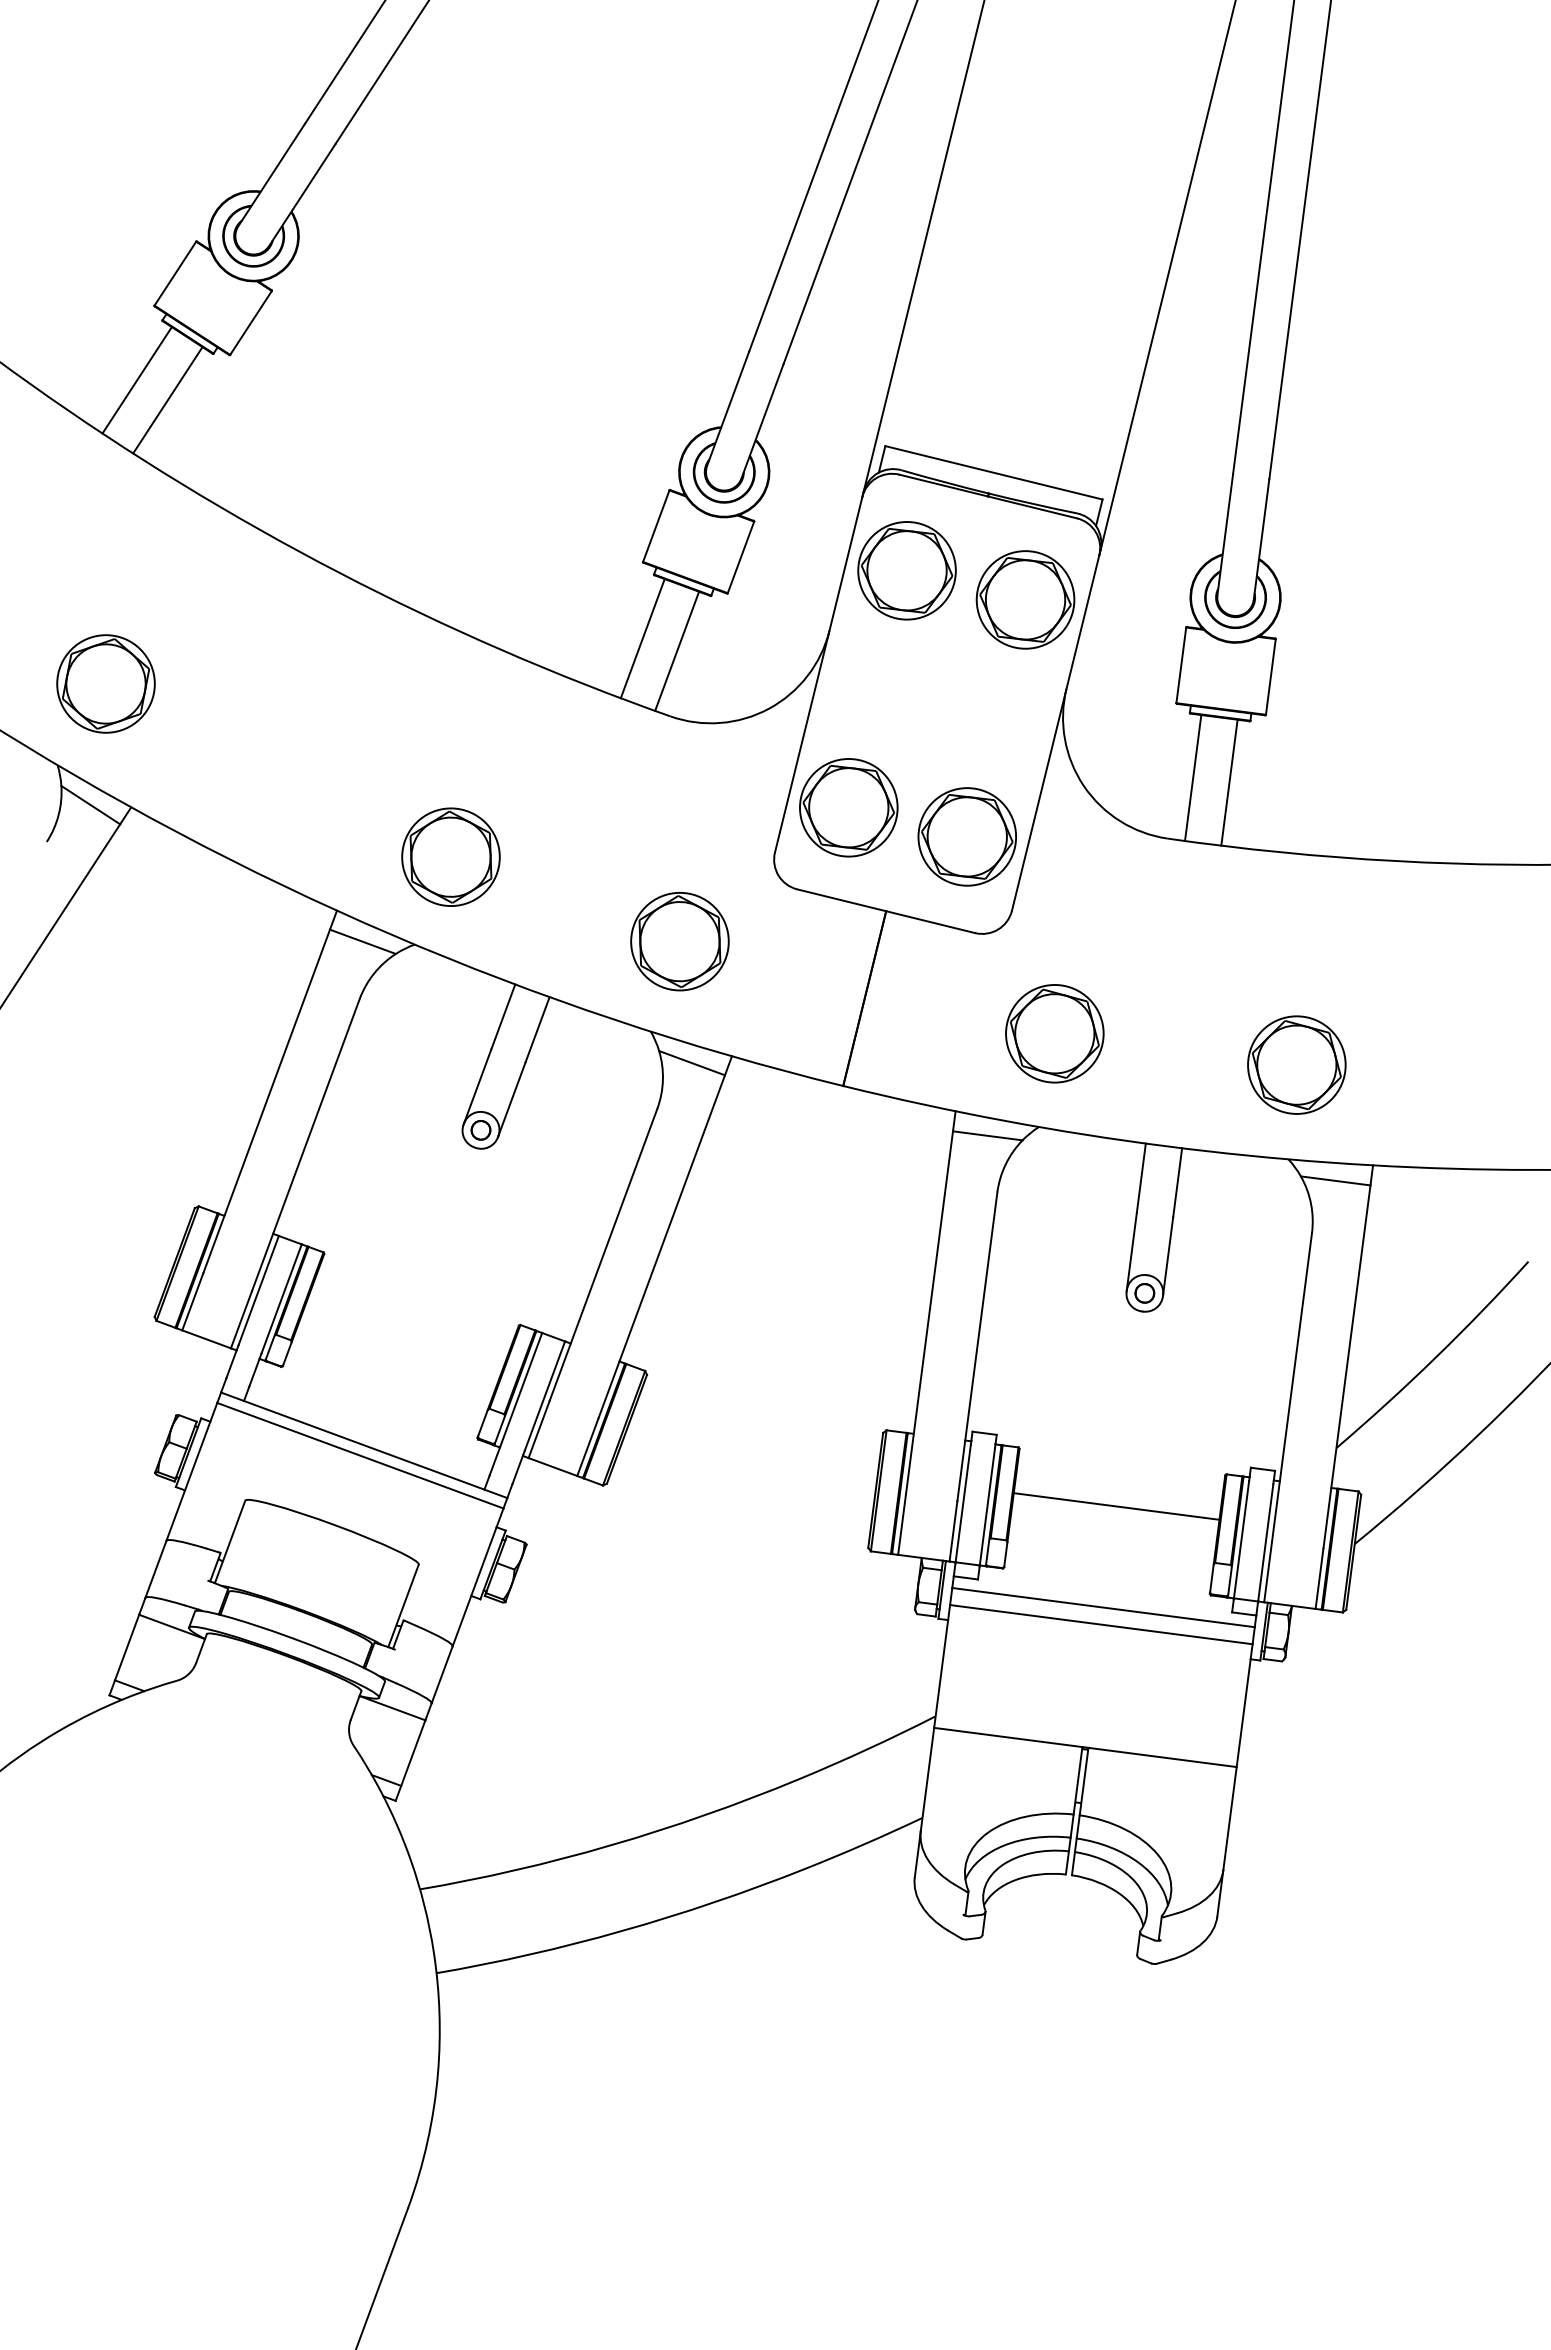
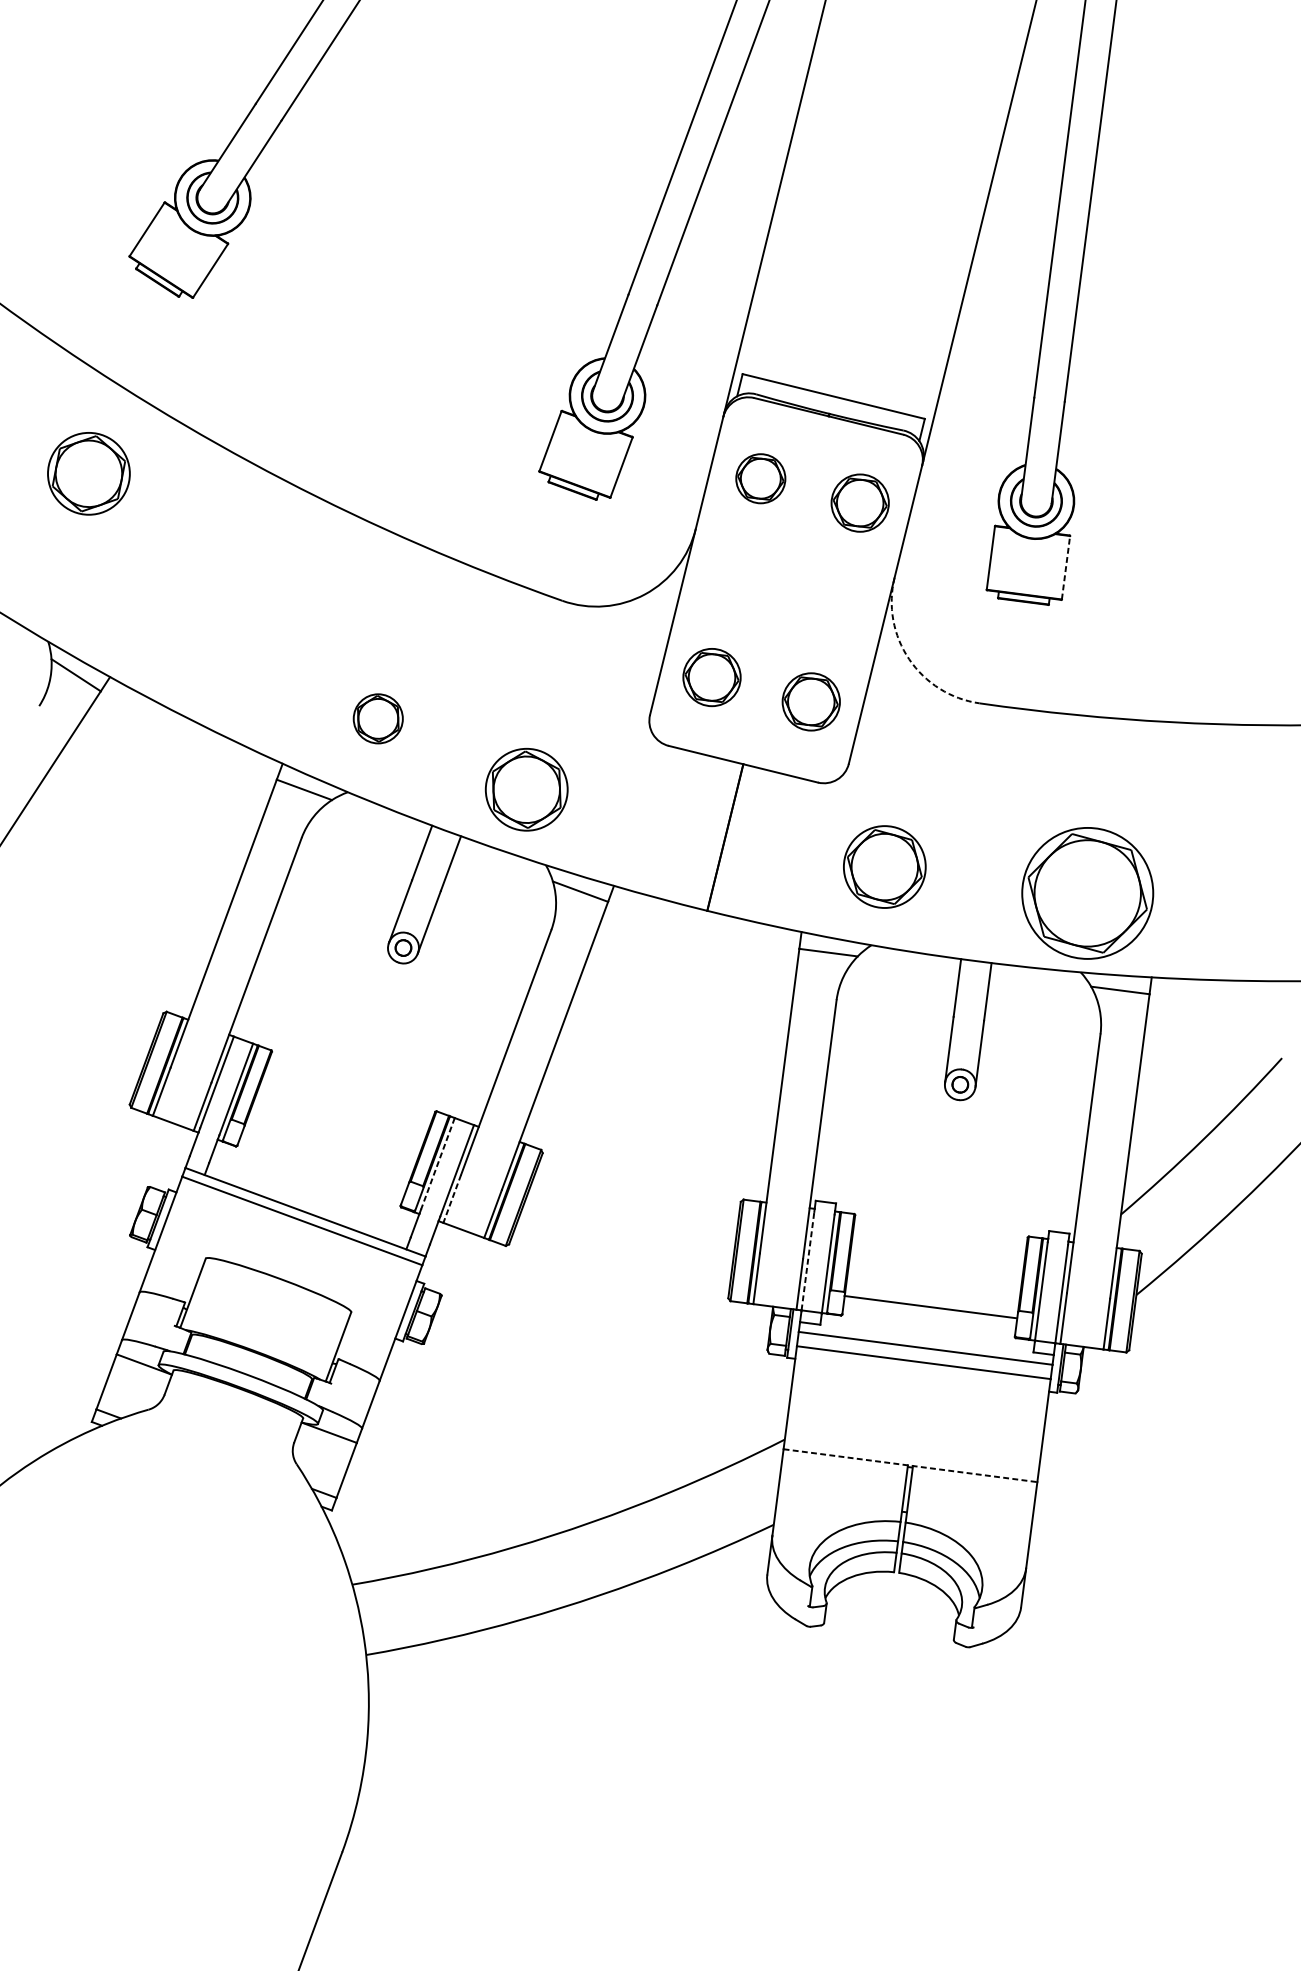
line: (136, 380) -> (114, 319), removed
line: (167, 400) -> (140, 335), removed
part: (906, 570) -> (760, 478), size x0.6
part: (1025, 599) -> (860, 502), size x0.7
line: (642, 638) -> (538, 535), removed
line: (677, 650) -> (568, 545), removed
line: (1270, 676) -> (1065, 567), solid -> dashed
part: (105, 683) -> (88, 473), moved
line: (1193, 778) -> (1001, 652), removed
line: (1229, 782) -> (1031, 656), removed
arc: (1083, 786) -> (908, 659), solid -> dashed
part: (848, 807) -> (711, 677), size x0.7
part: (966, 836) -> (810, 701), size x0.7
part: (450, 856) -> (377, 718), size x0.6
part: (679, 941) -> (526, 789), moved
part: (1296, 1064) -> (1087, 892), size x1.6
line: (521, 1388) -> (437, 1164), solid -> dashed
line: (539, 1429) -> (452, 1198), solid -> dashed
line: (963, 1503) -> (808, 1261), solid -> dashed
line: (1116, 1506) -> (930, 1307), moved
line: (1085, 1747) -> (910, 1465), solid -> dashed

